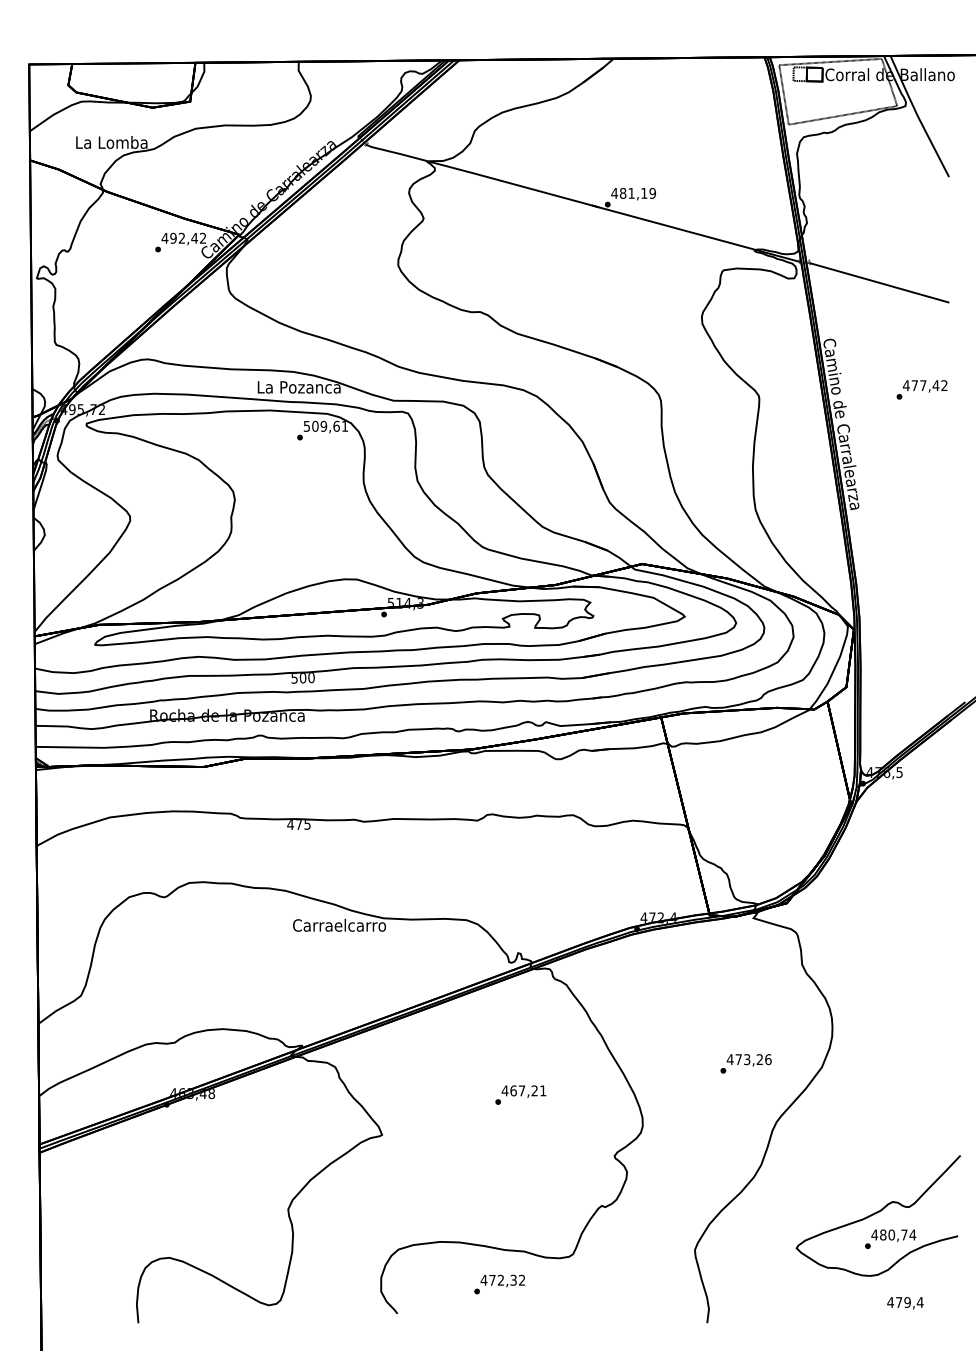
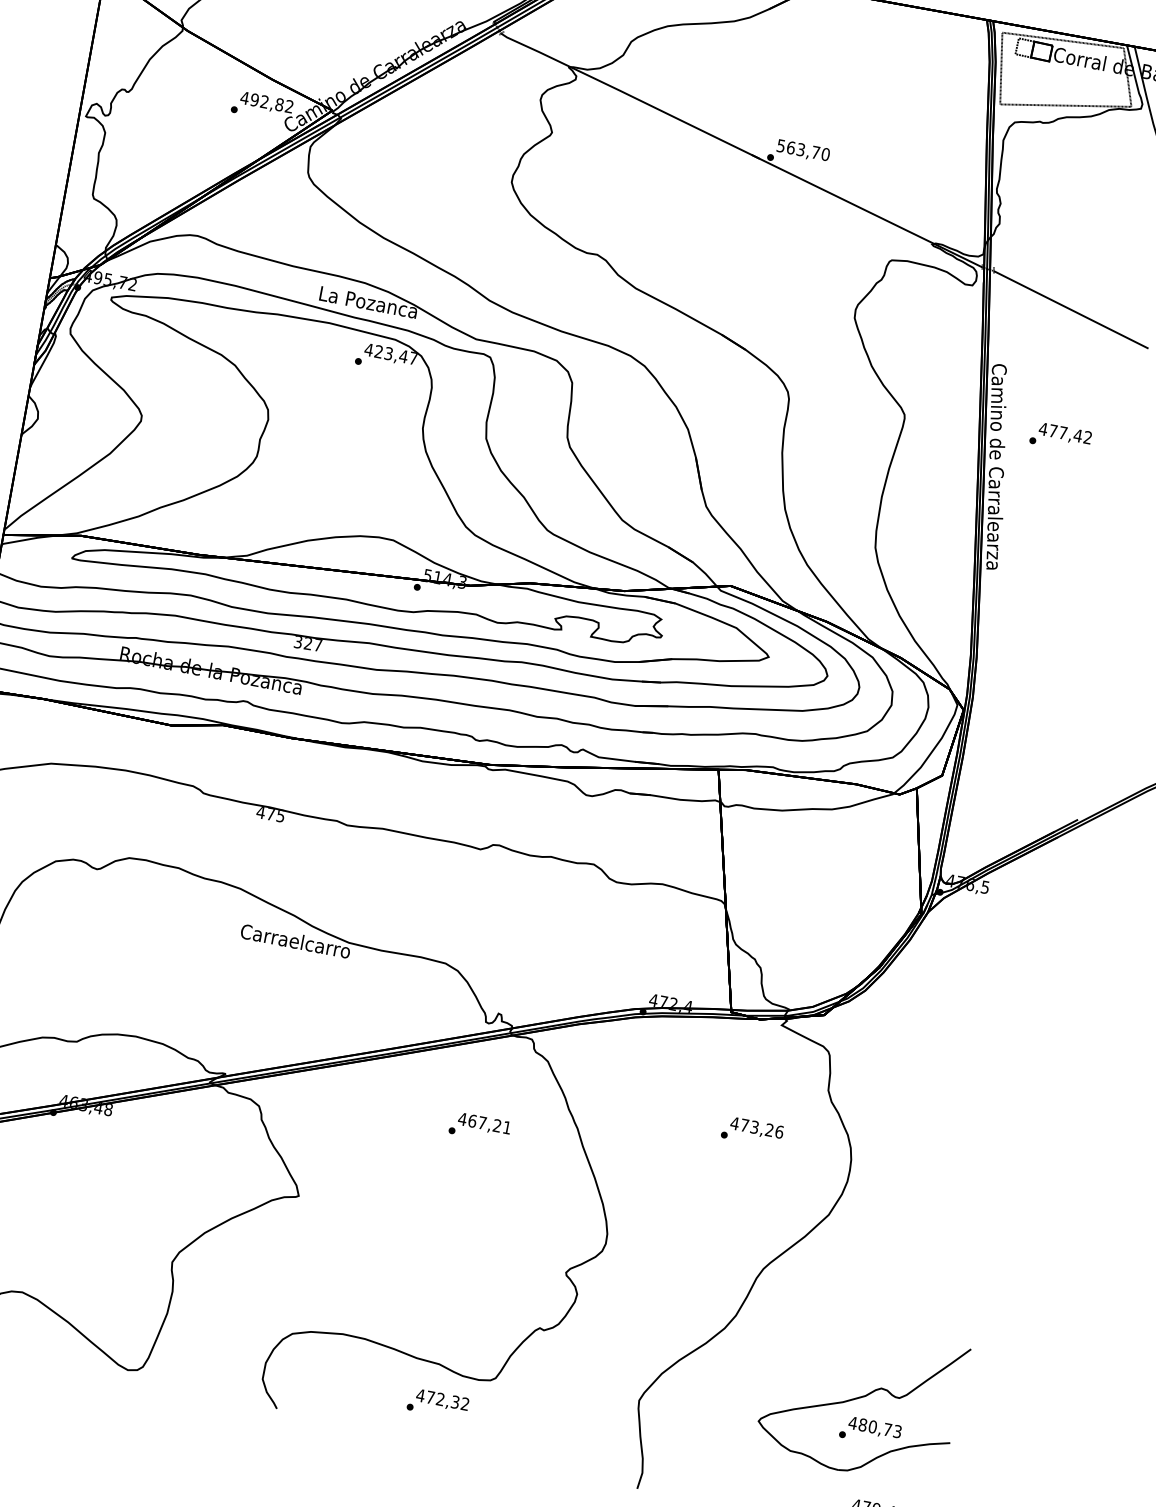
text: (633, 192) -> (803, 149), 481,19 -> 563,70
text: (194, 237) -> (279, 103), 492,42 -> 492,82
text: (921, 389) -> (1060, 437), moved
text: (325, 425) -> (390, 353), 509,61 -> 423,47
text: (302, 678) -> (307, 644), 500 -> 327
text: (745, 1063) -> (751, 1131), moved
text: (520, 1094) -> (479, 1126), moved
text: (912, 1234) -> (897, 1430), 480,74 -> 480,73
text: (499, 1284) -> (437, 1403), moved

